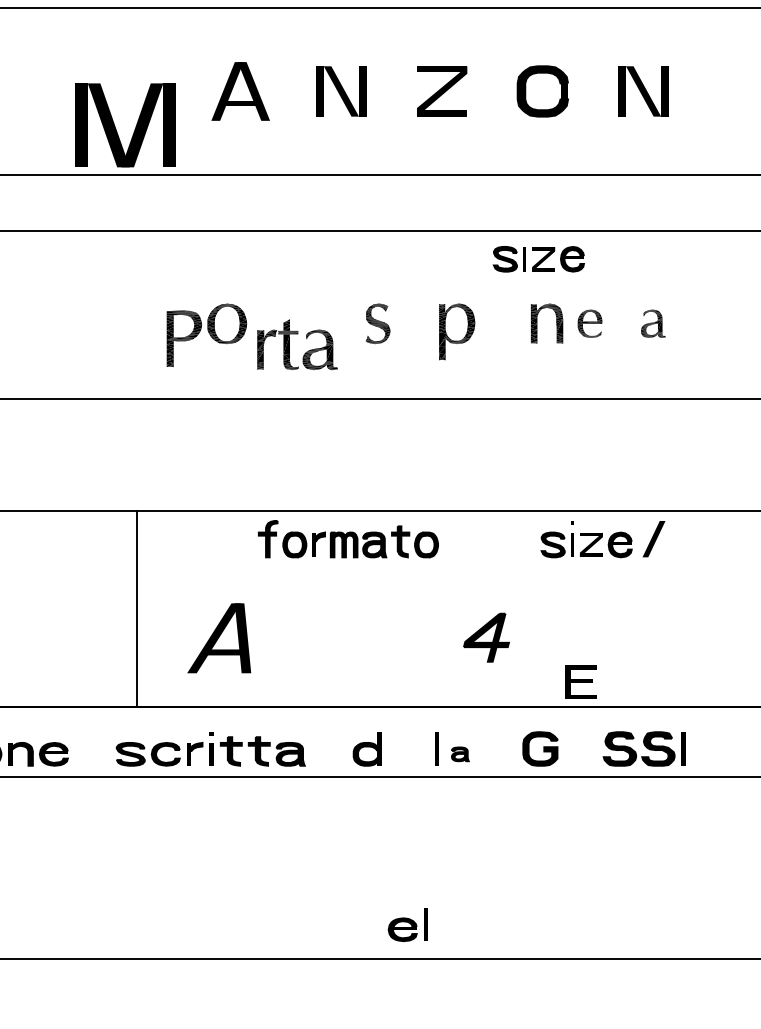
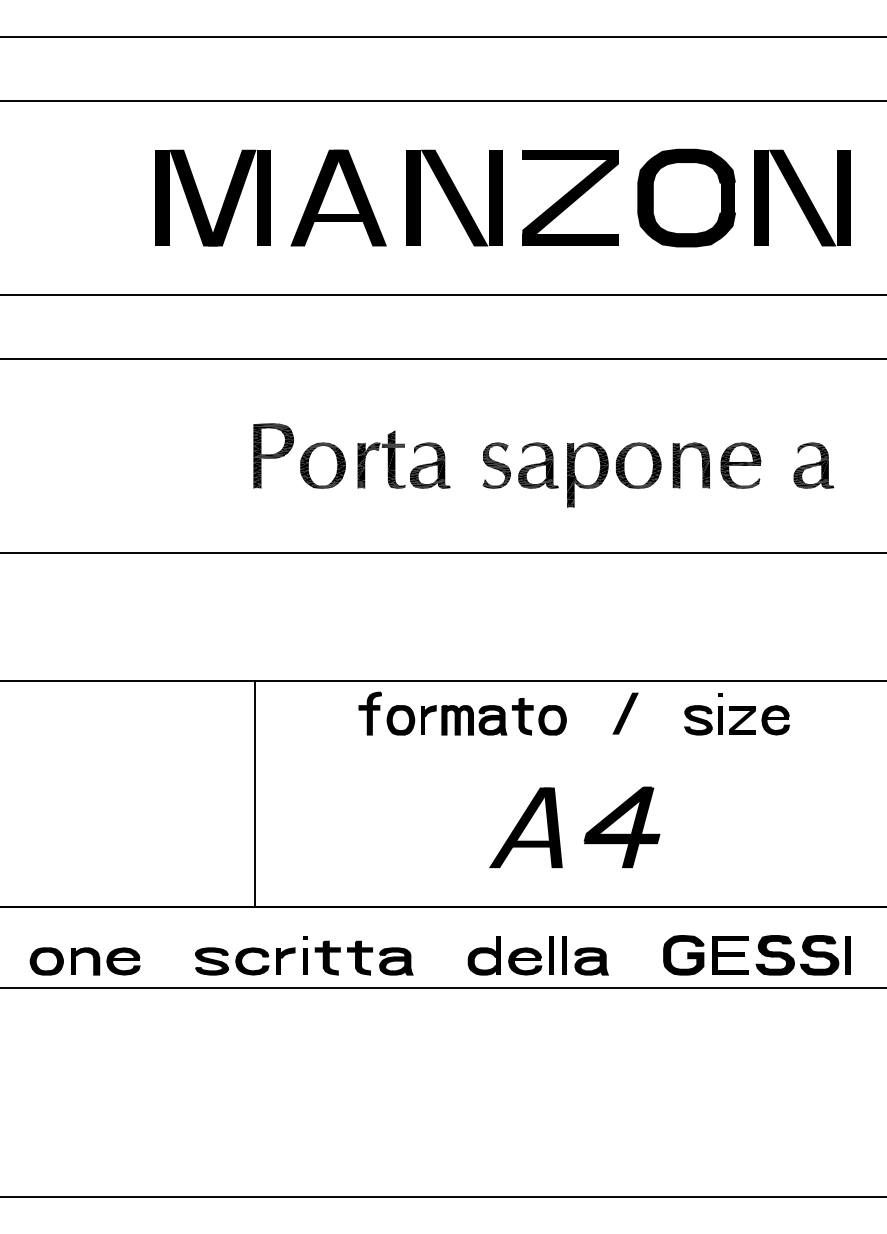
part: (240, 90) -> (338, 197), size x1.43
part: (341, 90) -> (454, 197), size x1.67
part: (442, 90) -> (570, 197), size x1.67
part: (542, 90) -> (686, 197), size x1.67
part: (643, 90) -> (802, 197), size x1.67
part: (115, 126) -> (201, 199), moved
part: (538, 259) -> (681, 391), removed
part: (414, 323) -> (538, 465), added
part: (501, 323) -> (638, 465), added
part: (589, 323) -> (740, 465), size x1.43
part: (653, 323) -> (813, 465), size x1.43
part: (184, 338) -> (273, 455), moved
part: (290, 344) -> (395, 459), moved
part: (653, 539) -> (625, 713), moved
line: (137, 608) -> (255, 793), moved
part: (218, 638) -> (525, 827), moved
part: (486, 638) -> (621, 827), size x1.43
part: (580, 682) -> (730, 955), moved
part: (460, 754) -> (591, 961), size x1.67
part: (407, 924) -> (530, 955), moved

